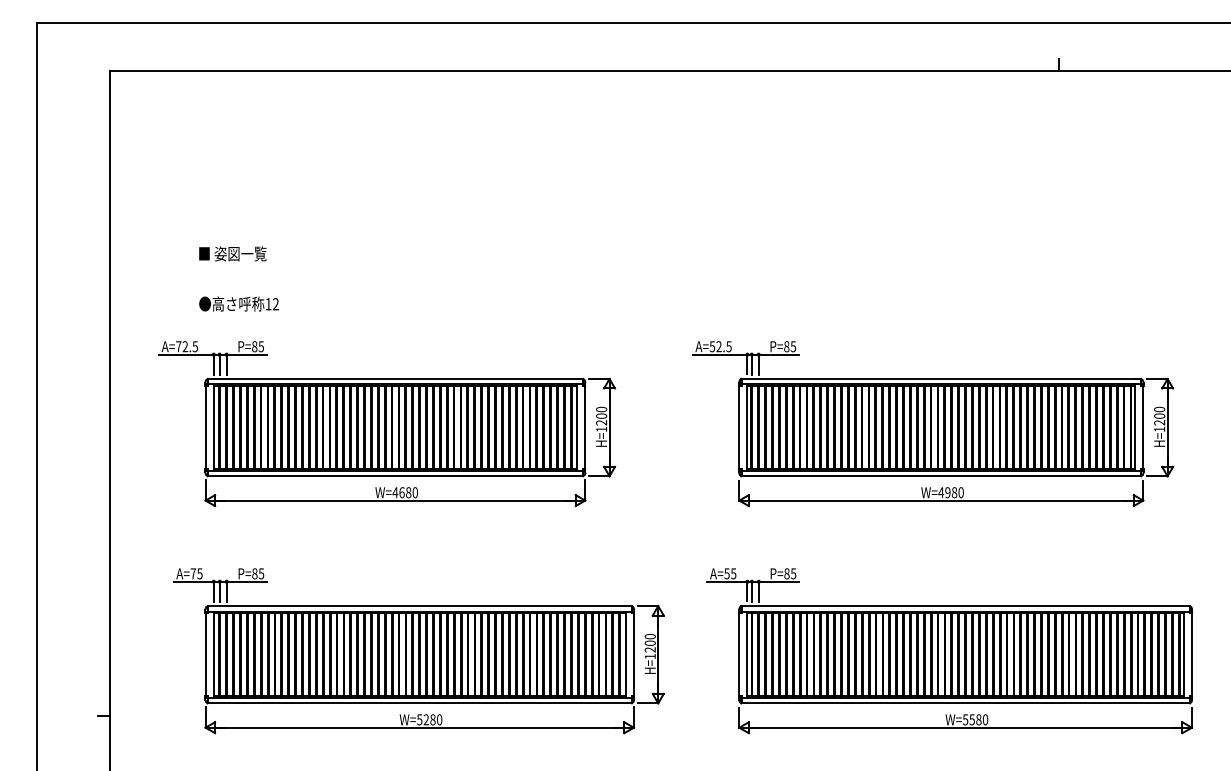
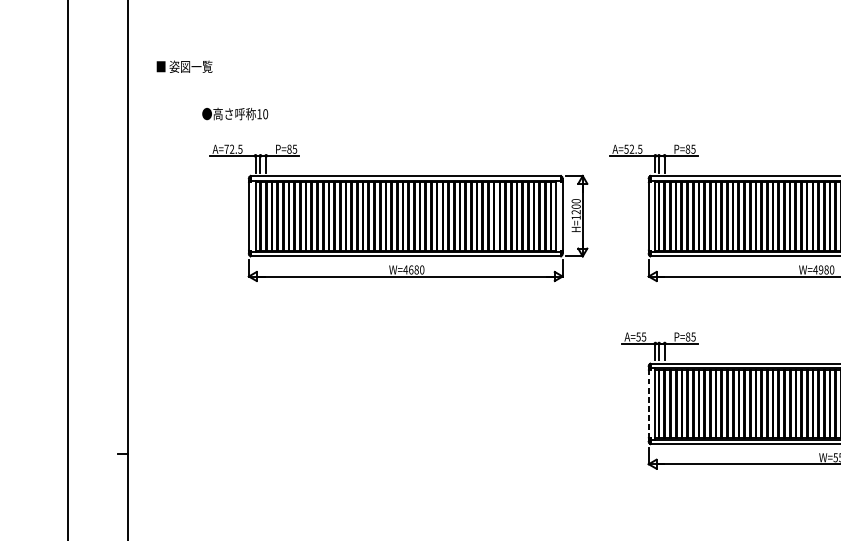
text: (232, 253) -> (184, 66), moved
text: (275, 304) -> (265, 114), 12 -> 10
part: (387, 424) -> (399, 213), moved
part: (418, 651) -> (383, 401), removed
line: (739, 654) -> (648, 403), solid -> dashed

